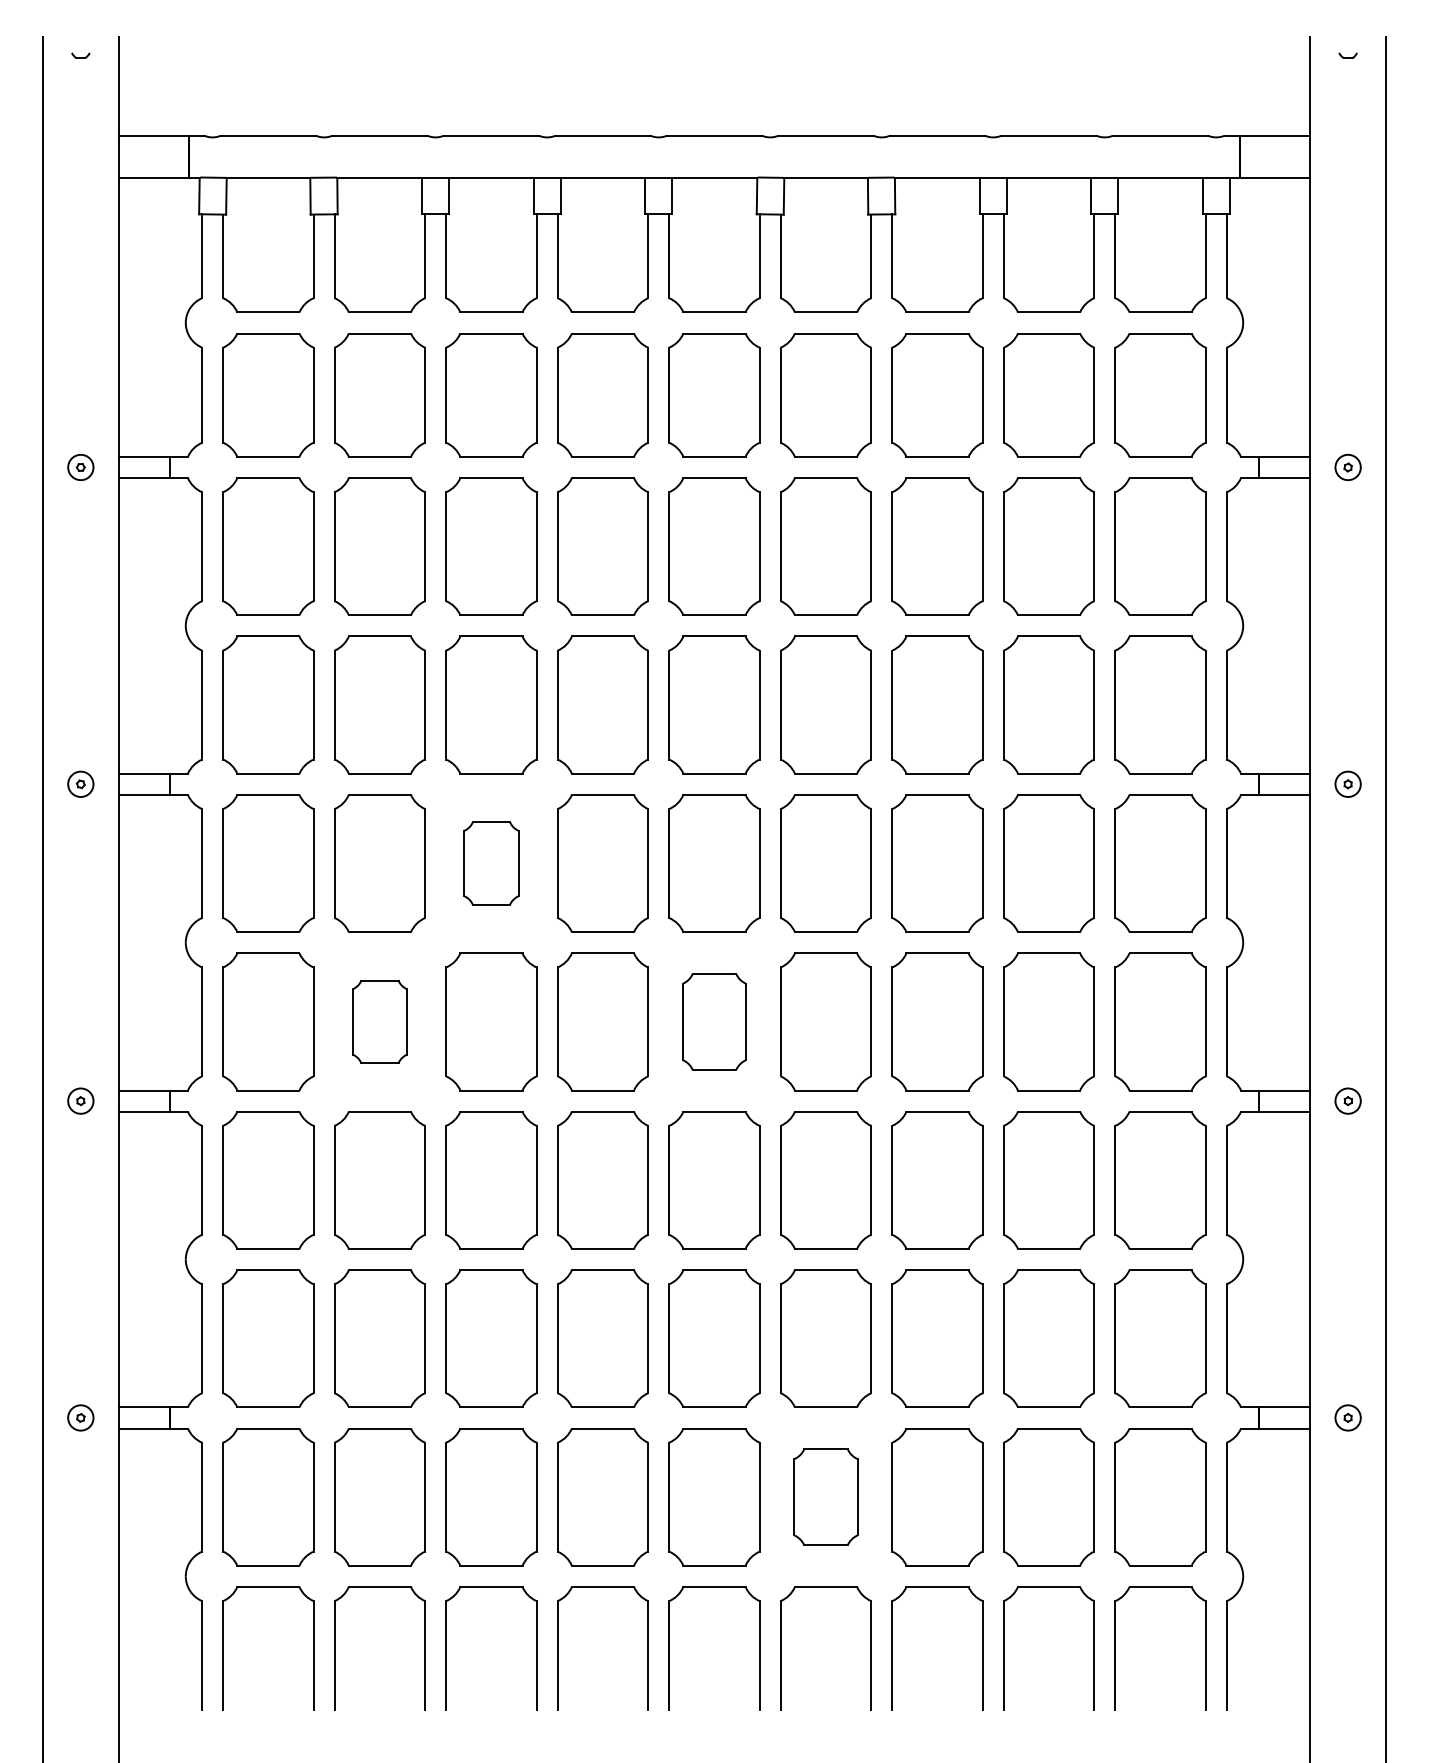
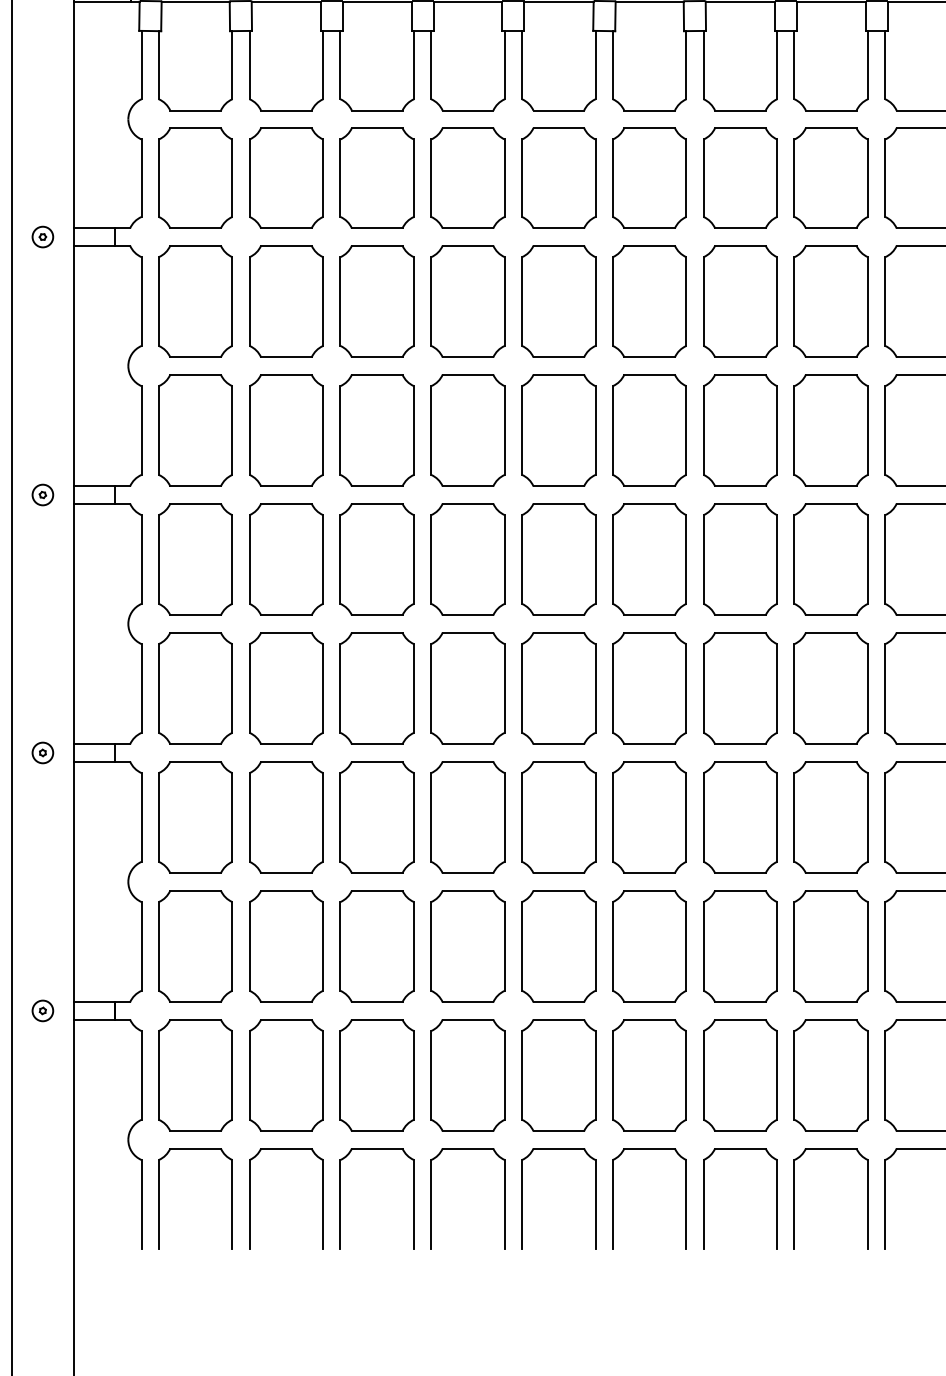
part: (491, 863) -> (377, 559), size x1.67
part: (379, 1021) -> (286, 688), size x1.67
part: (714, 1021) -> (558, 688), size x1.43
part: (825, 1497) -> (649, 1075), size x1.43

